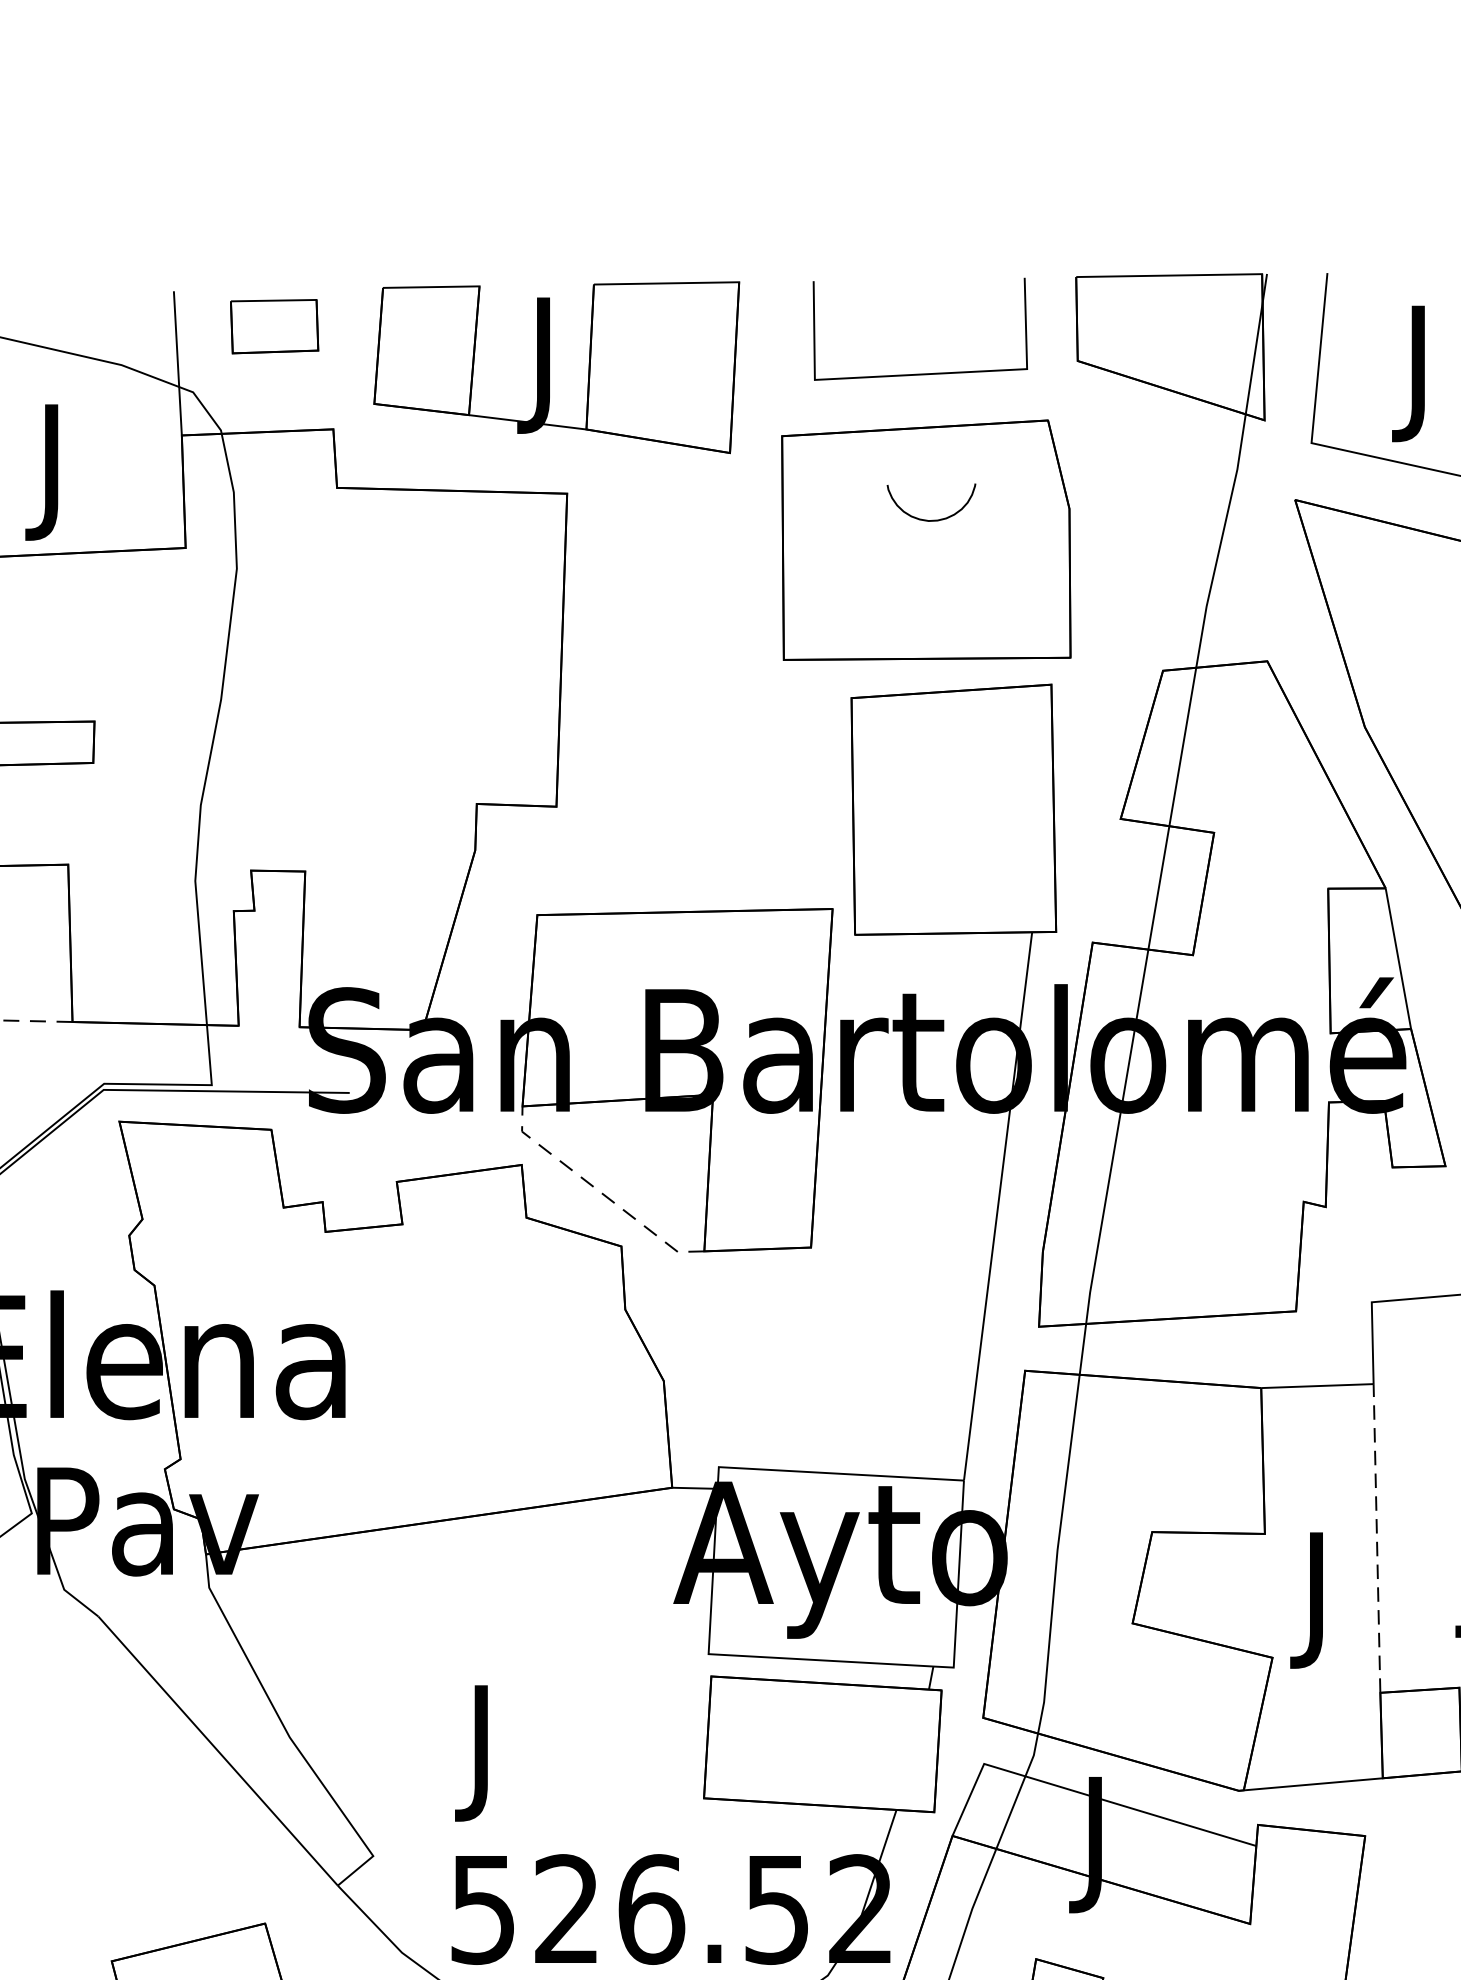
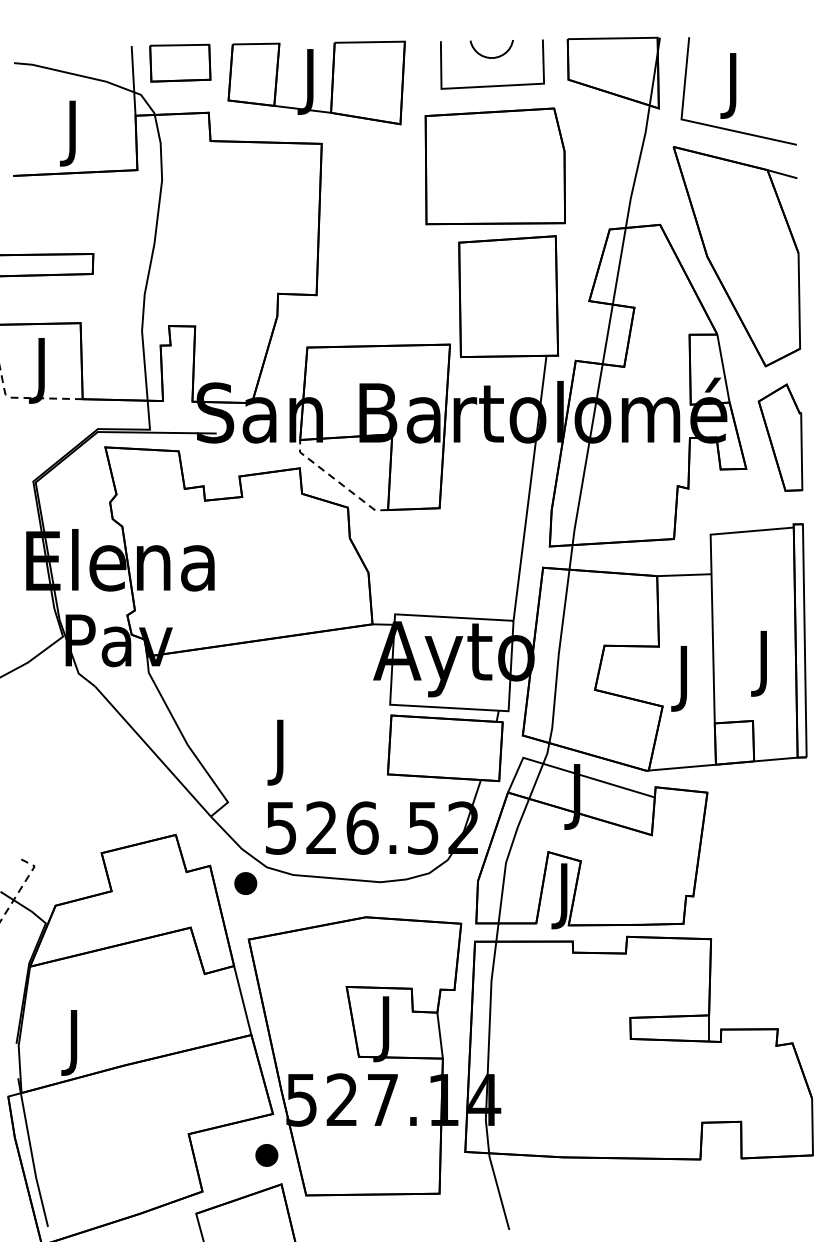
part: (274, 325) -> (180, 62), size x1.43
curve: (924, 517) -> (488, 56), moved
line: (1377, 1537) -> (713, 648), dashed -> solid

